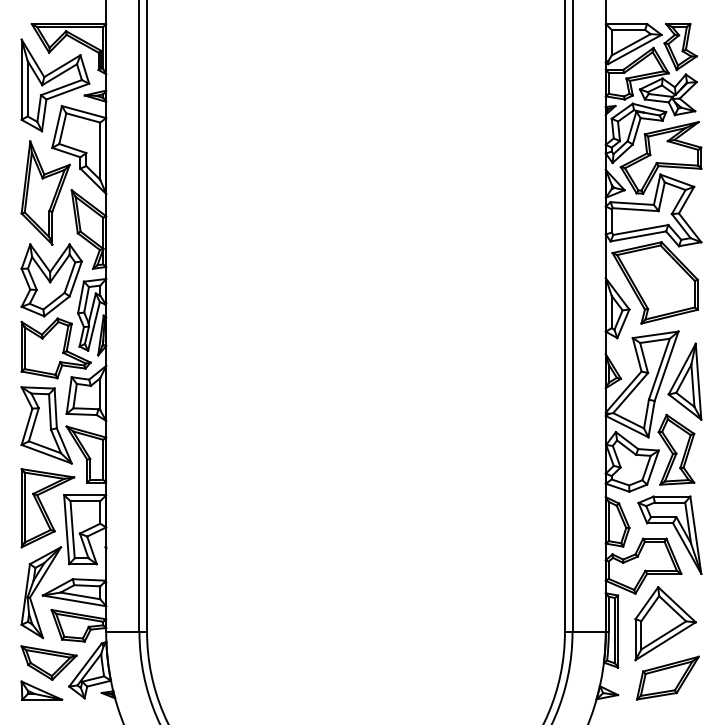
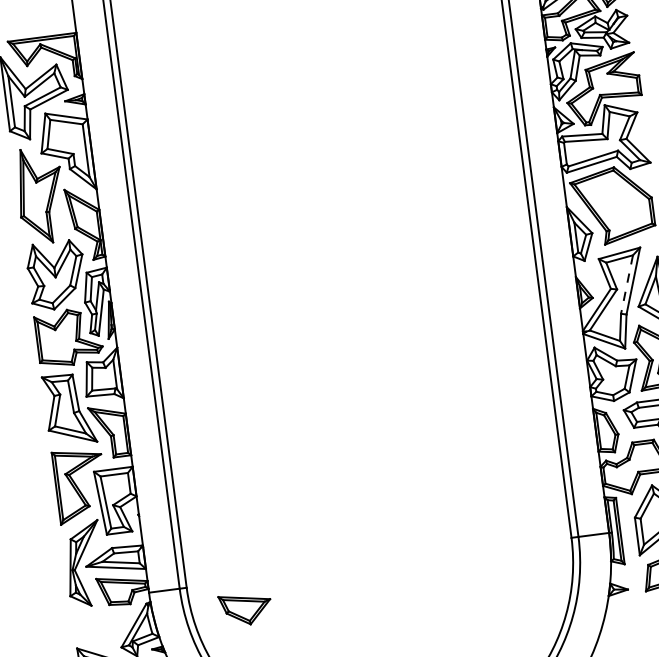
line: (659, 369) -> (627, 284), solid -> dashed
part: (48, 662) -> (245, 608), moved

